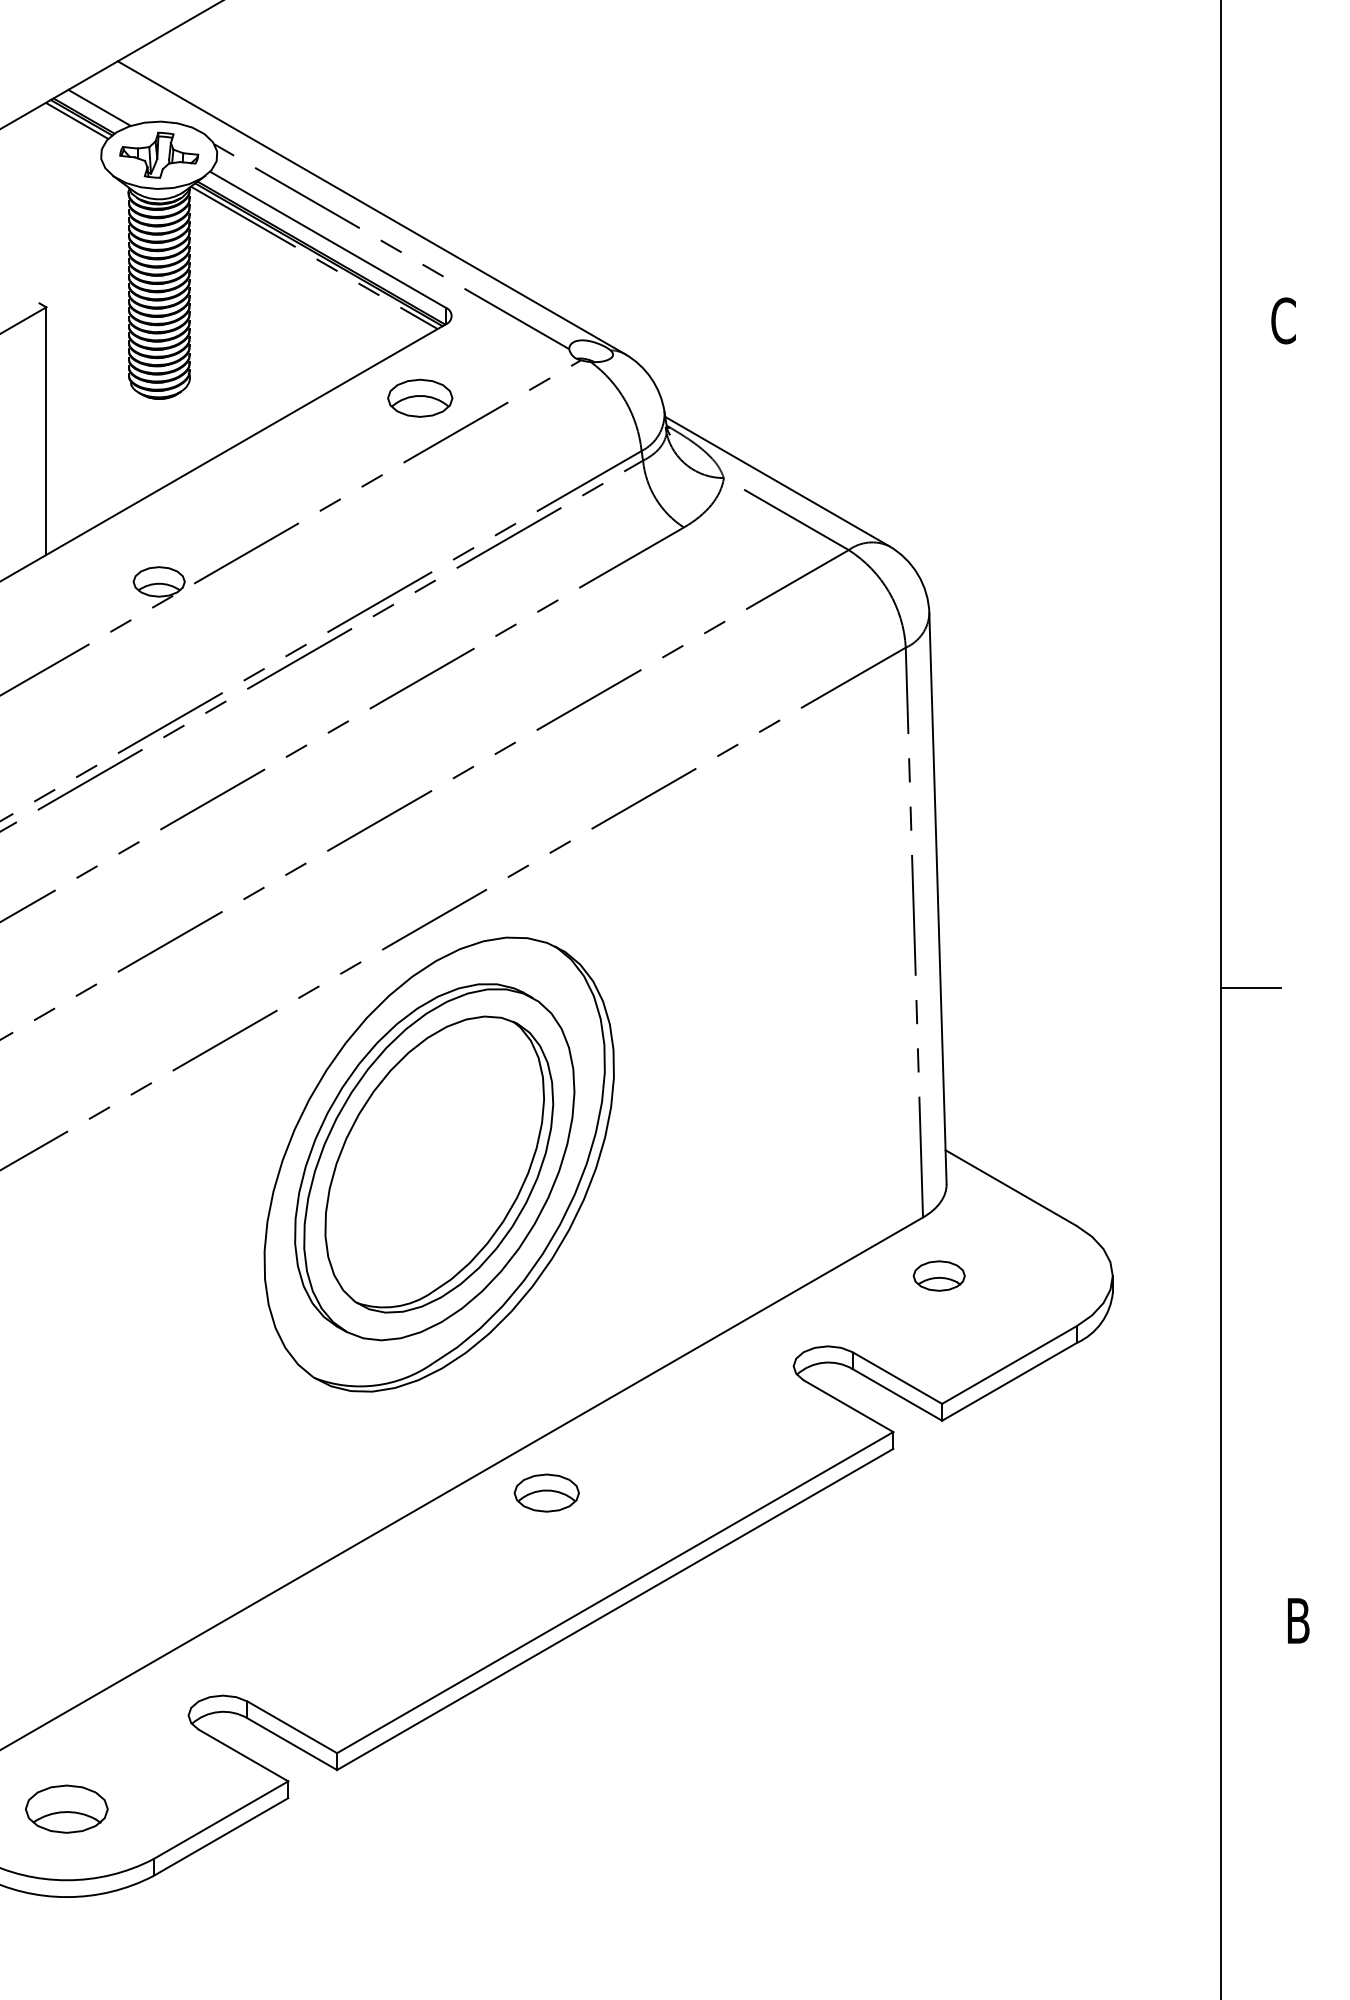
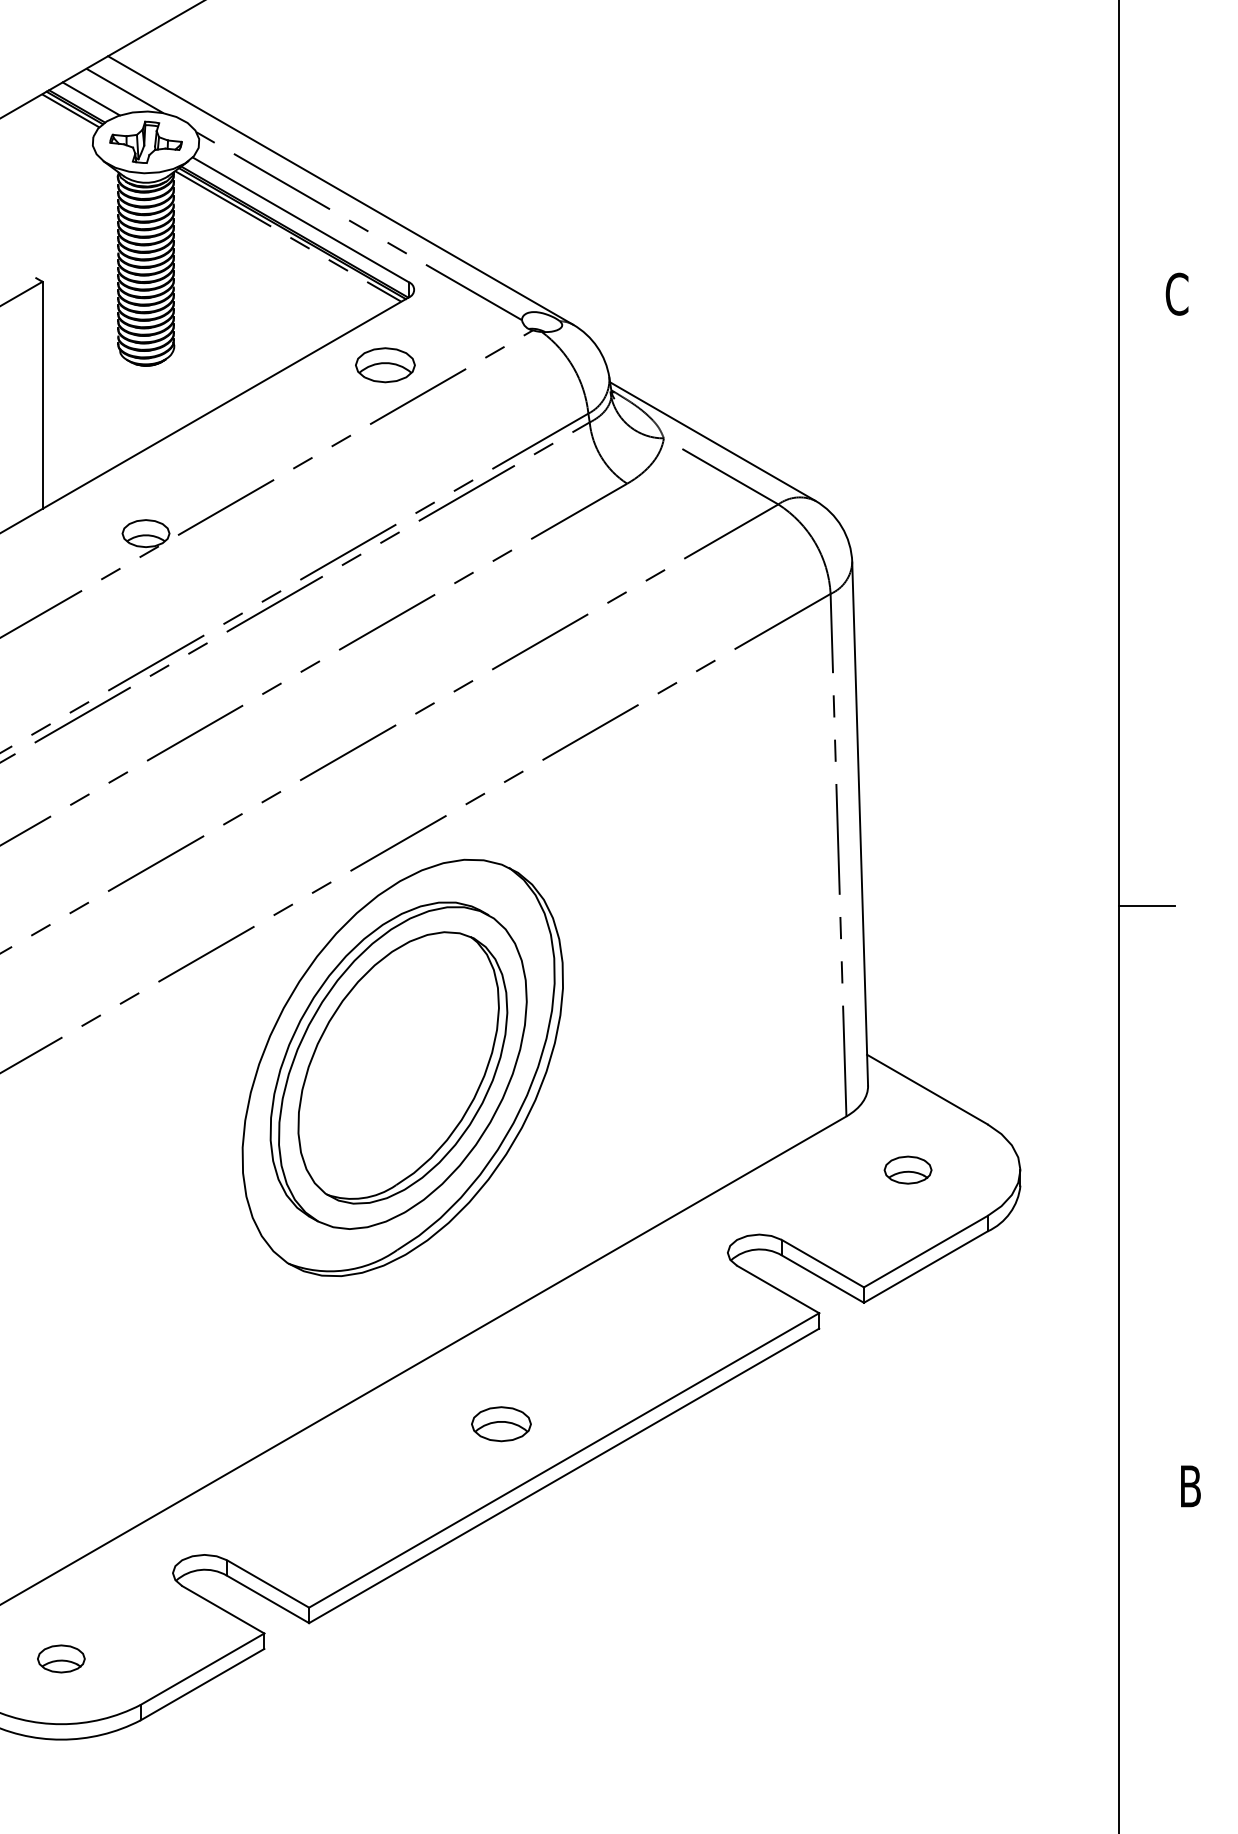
line: (136, 98) -> (125, 90), added
part: (938, 1275) -> (907, 1169), moved
part: (546, 1492) -> (501, 1423), moved
part: (66, 1808) -> (61, 1658), size x0.62

